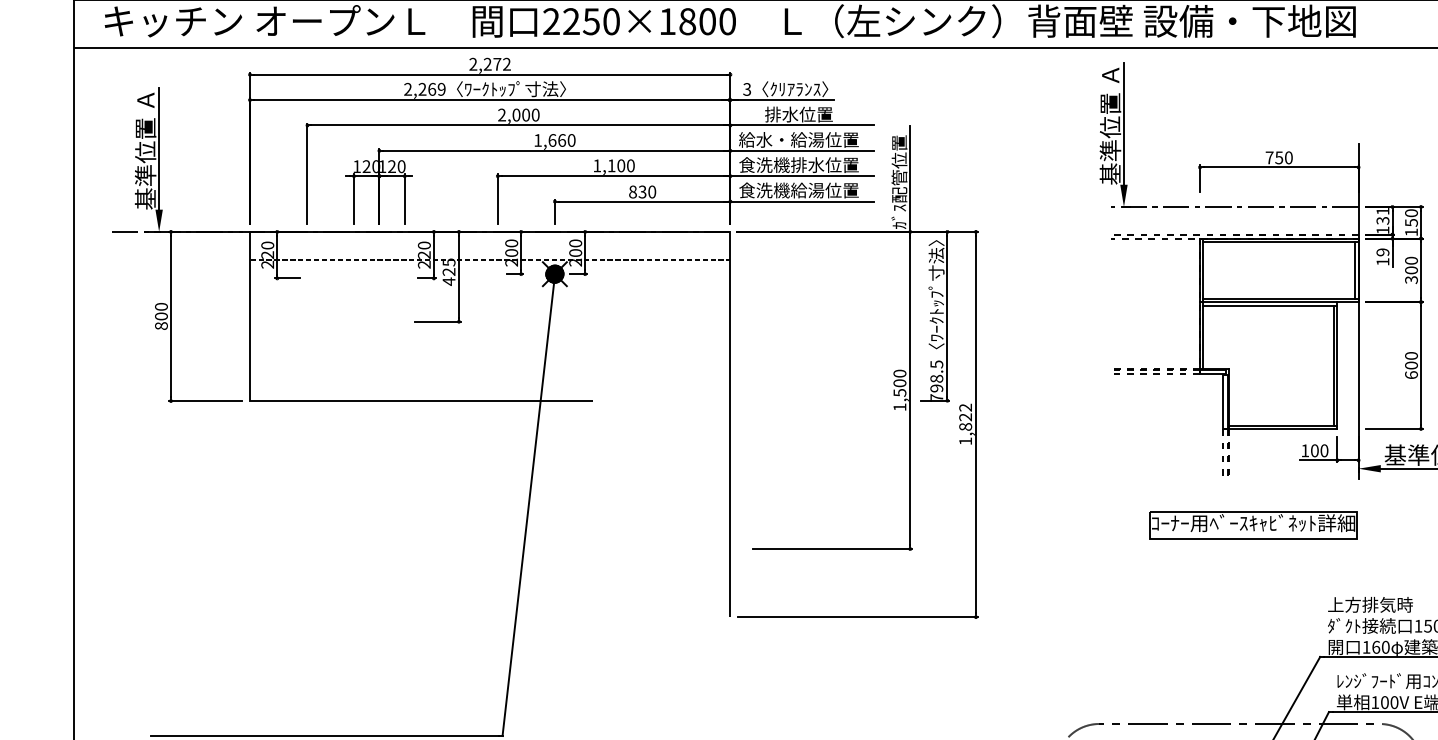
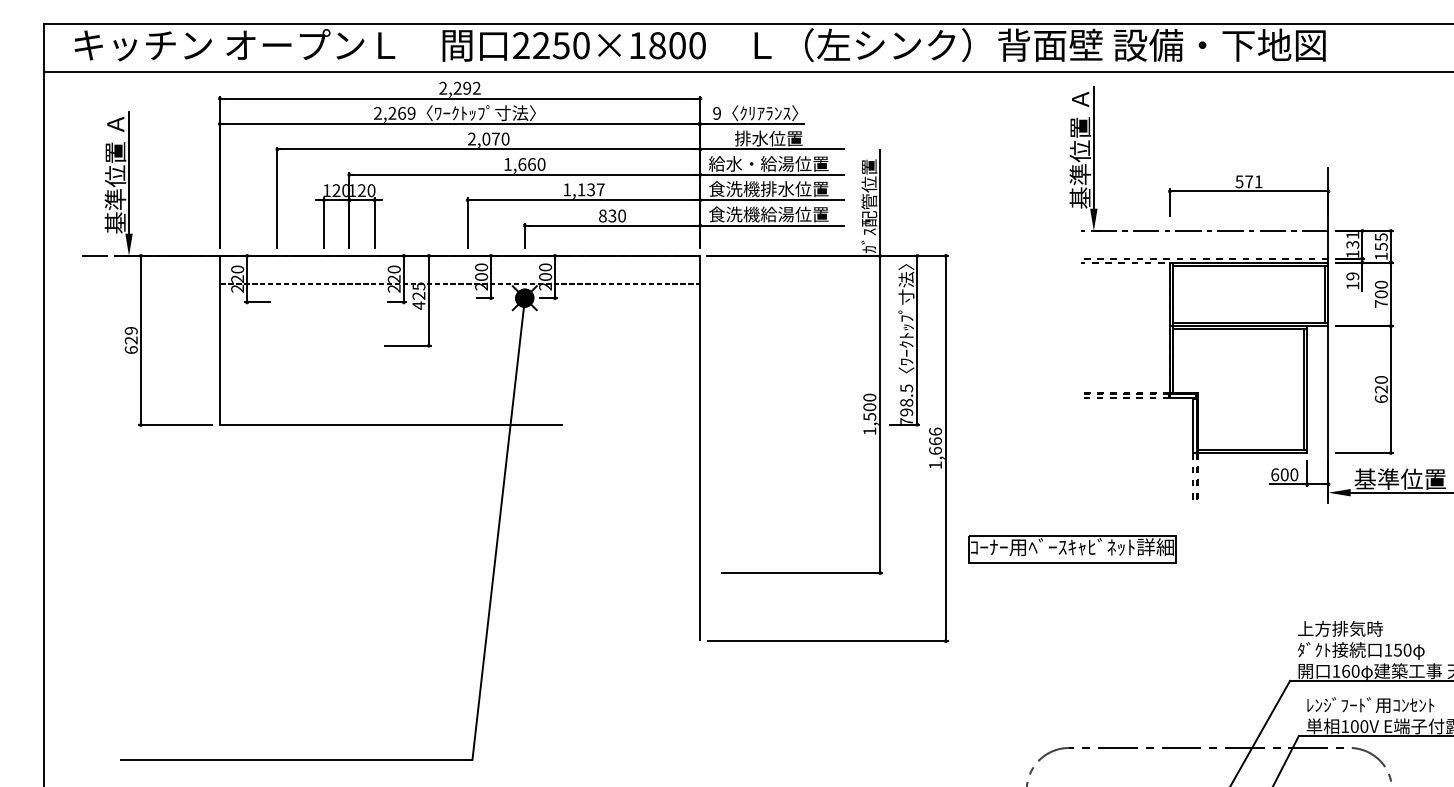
text: (497, 63) -> (467, 87), 2,272 -> 2,292
text: (746, 89) -> (716, 113), 3 -> 9
text: (525, 114) -> (495, 138), 2,000 -> 2,070
text: (1278, 157) -> (1248, 181), 750 -> 571
text: (625, 165) -> (595, 189), 1,100 -> 1,137
text: (1410, 213) -> (1380, 237), 150 -> 155
text: (1410, 279) -> (1380, 303), 300 -> 700
text: (160, 316) -> (130, 340), 800 -> 629
text: (1411, 365) -> (1381, 389), 600 -> 620
text: (965, 416) -> (935, 440), 1,822 -> 1,666
text: (1305, 450) -> (1275, 474), 100 -> 600
part: (1253, 525) -> (1072, 549), moved

